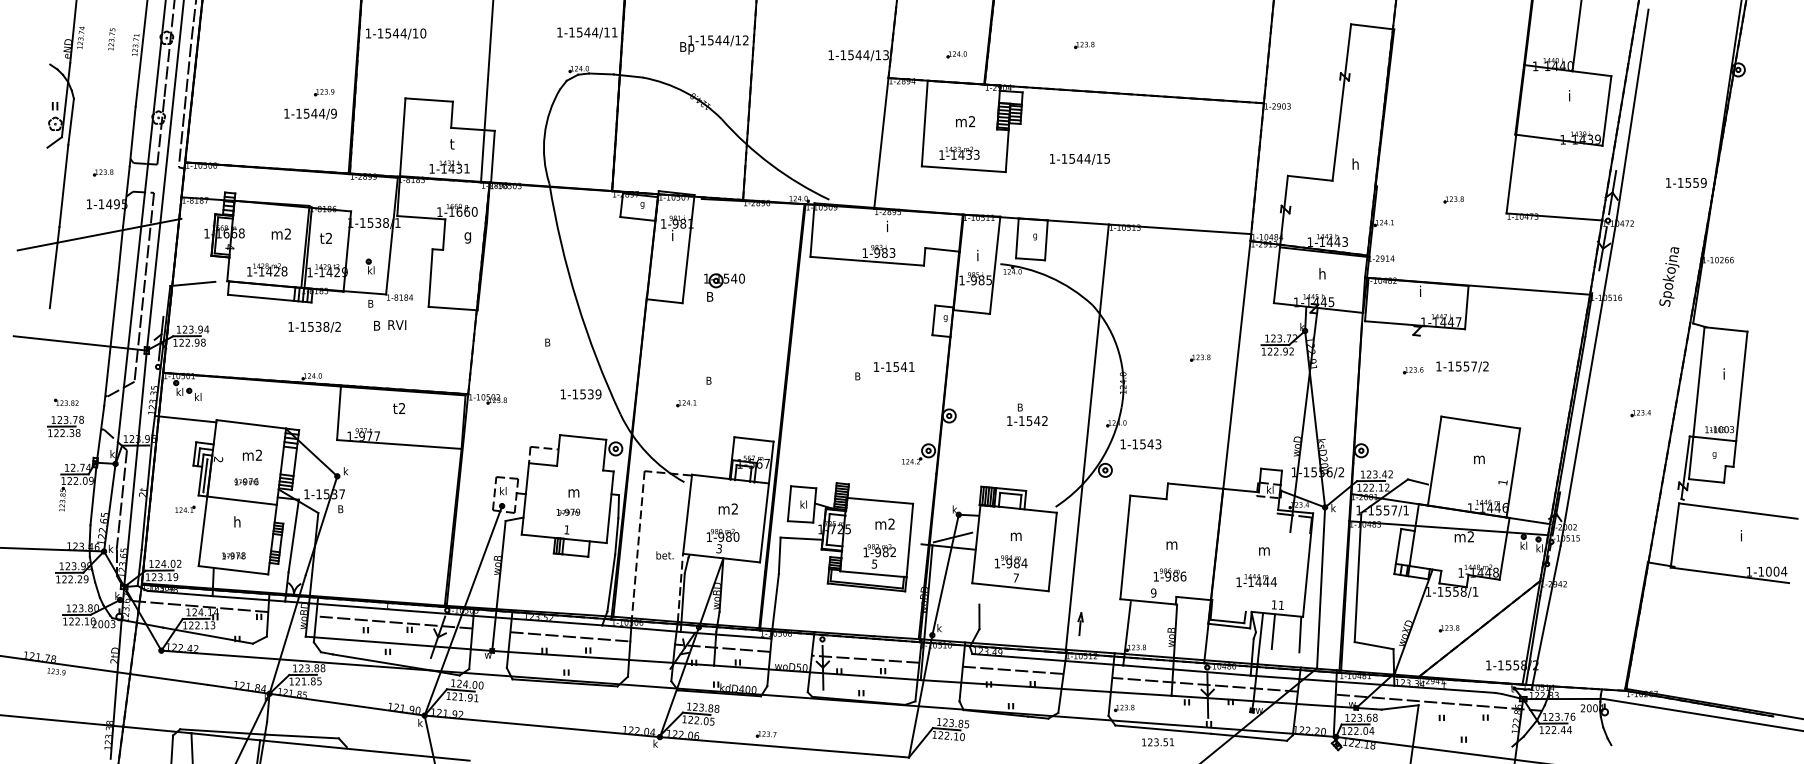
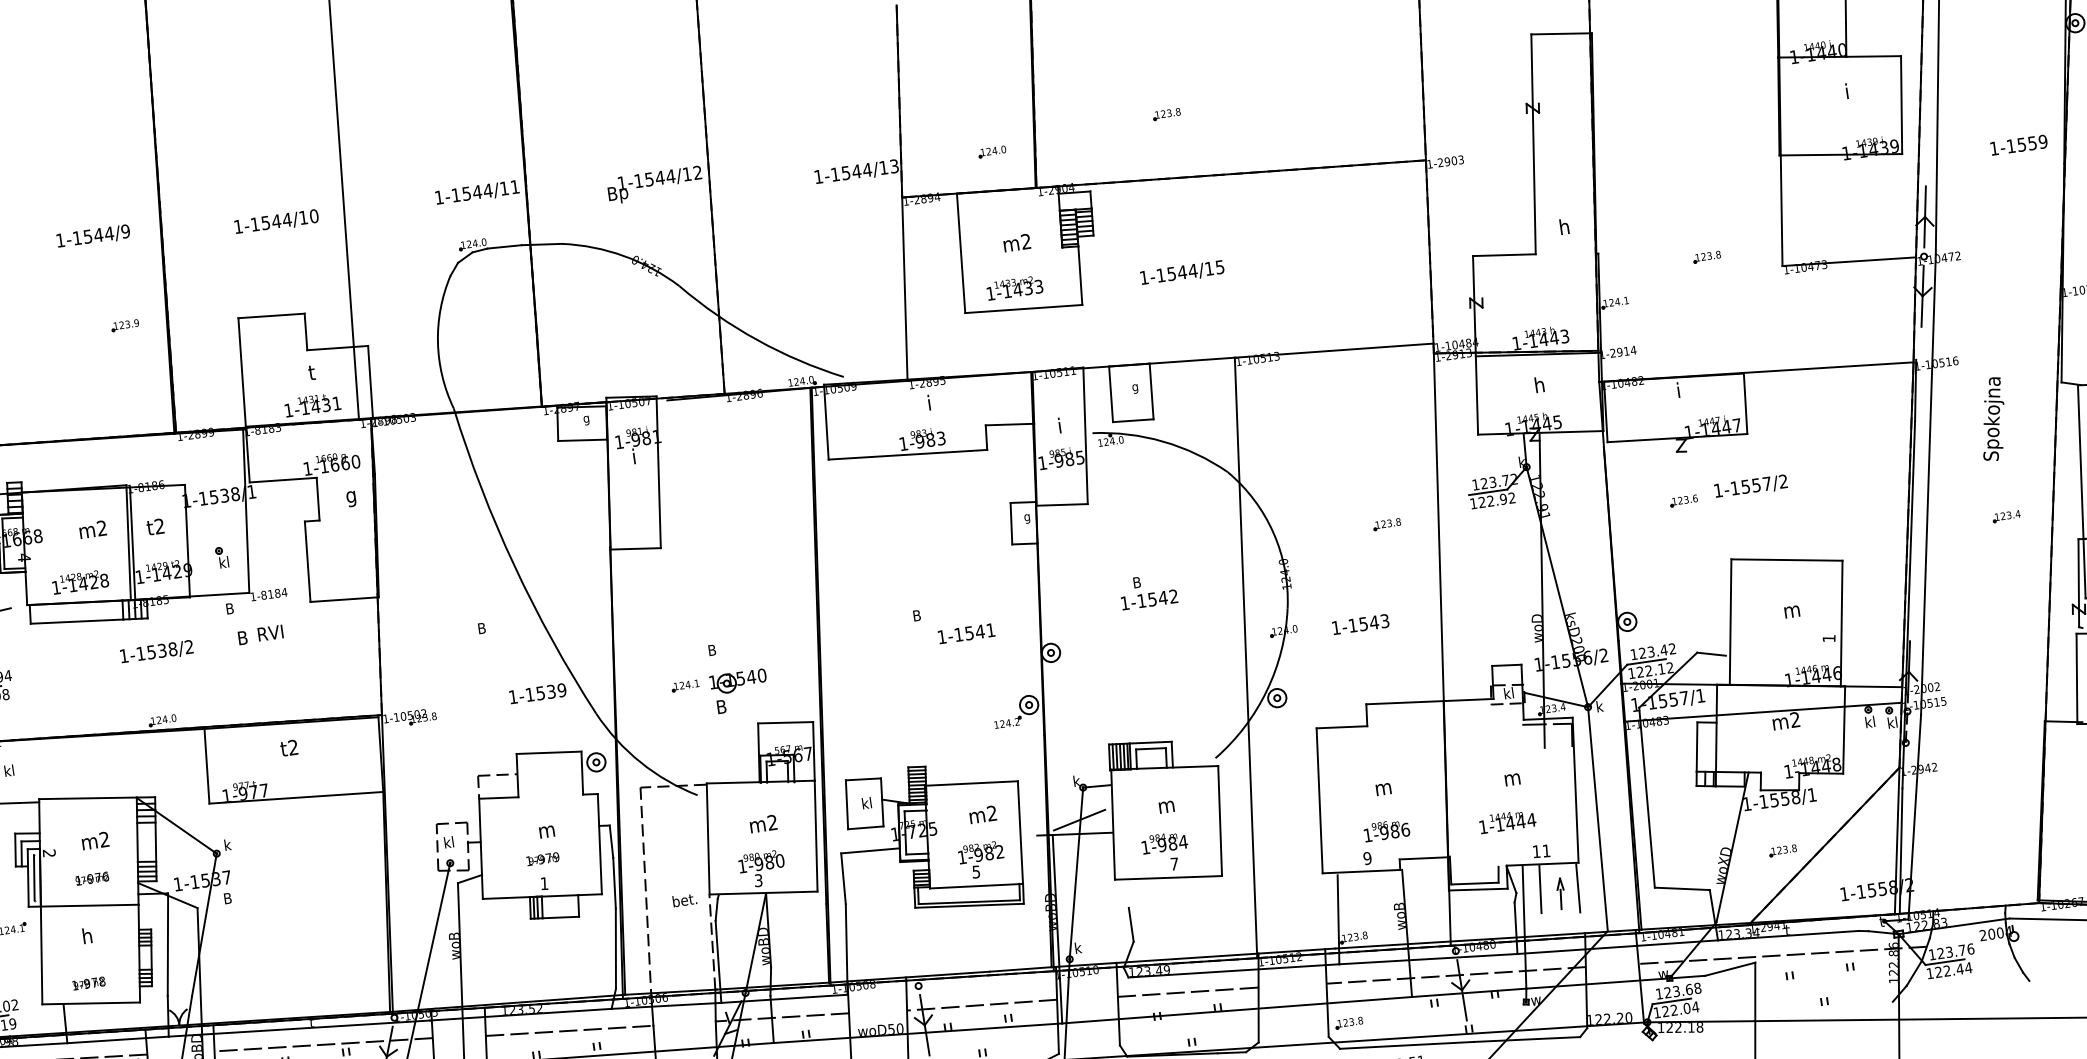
text: (396, 33) -> (277, 221), moved
text: (310, 113) -> (93, 235), moved
text: (1686, 182) -> (2019, 144), moved
text: (1669, 276) -> (1992, 418), moved
part: (724, 287) -> (739, 691), moved
text: (894, 367) -> (967, 634), moved
text: (1027, 414) -> (1148, 590), moved
text: (1140, 444) -> (1360, 624), moved
part: (1080, 623) -> (1560, 892), moved

